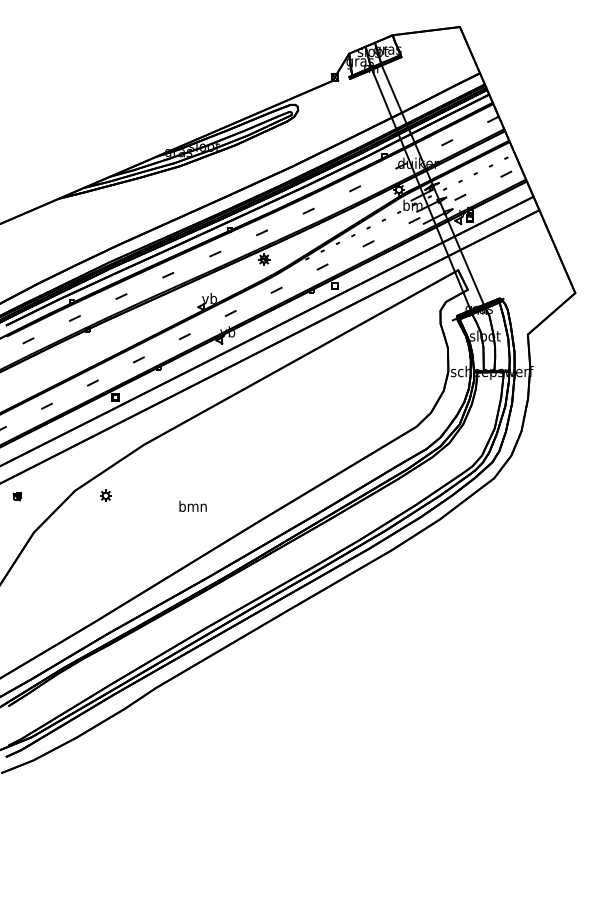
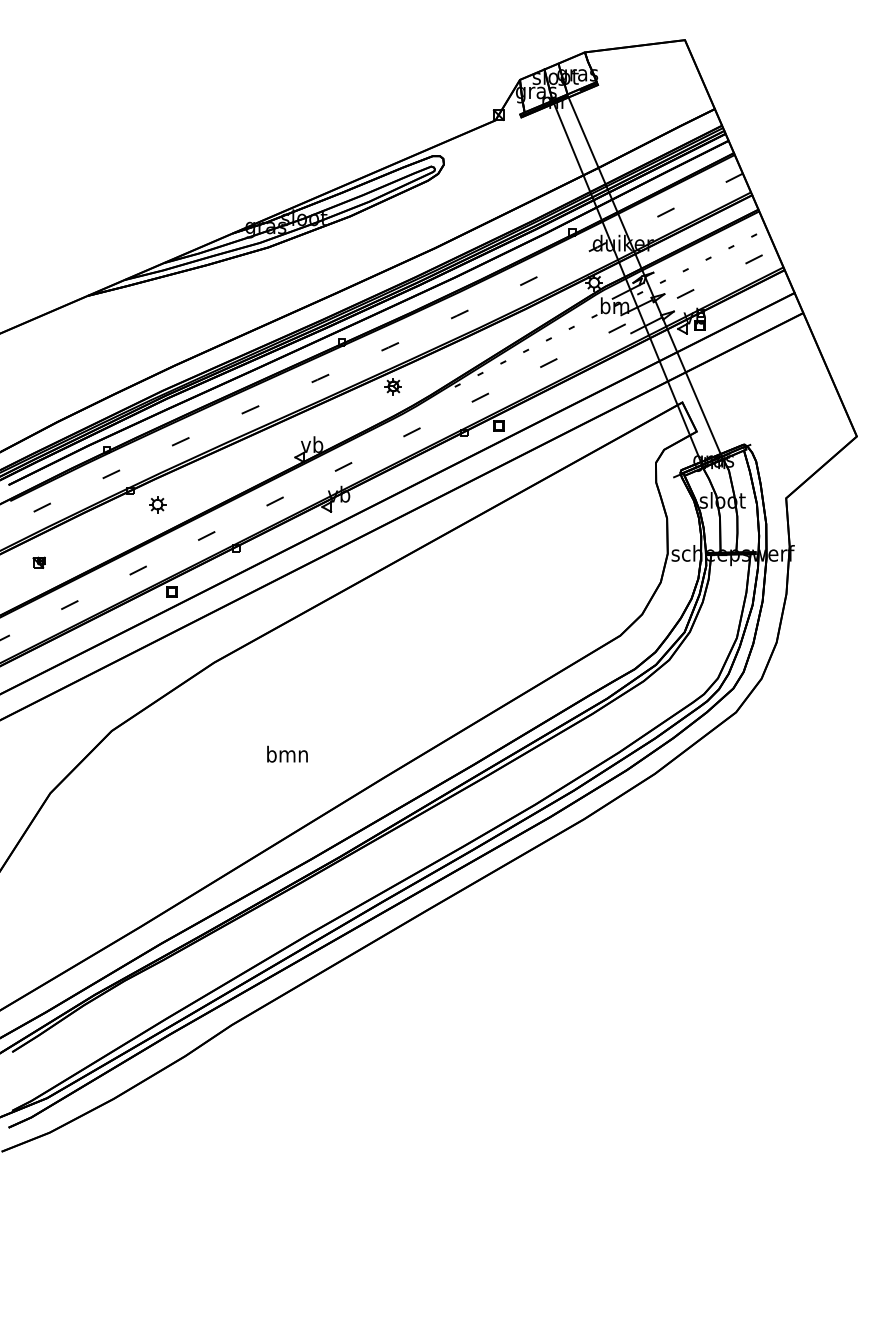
part: (105, 495) -> (156, 504), moved
part: (17, 496) -> (39, 562), moved

